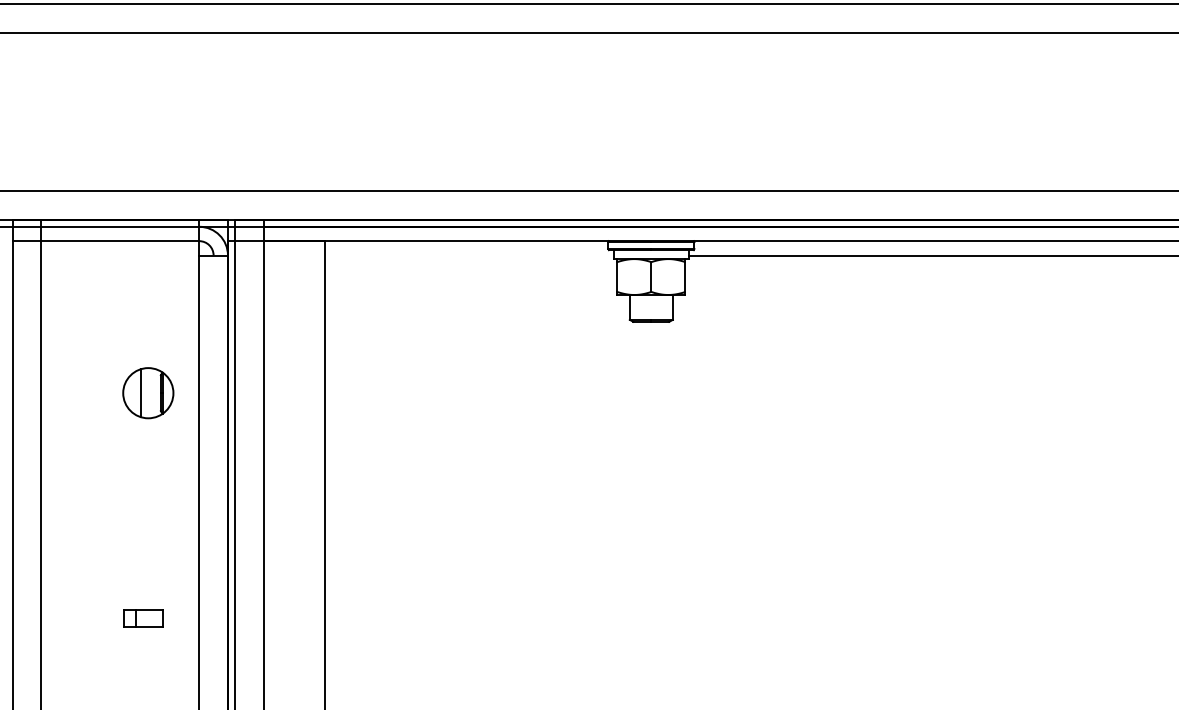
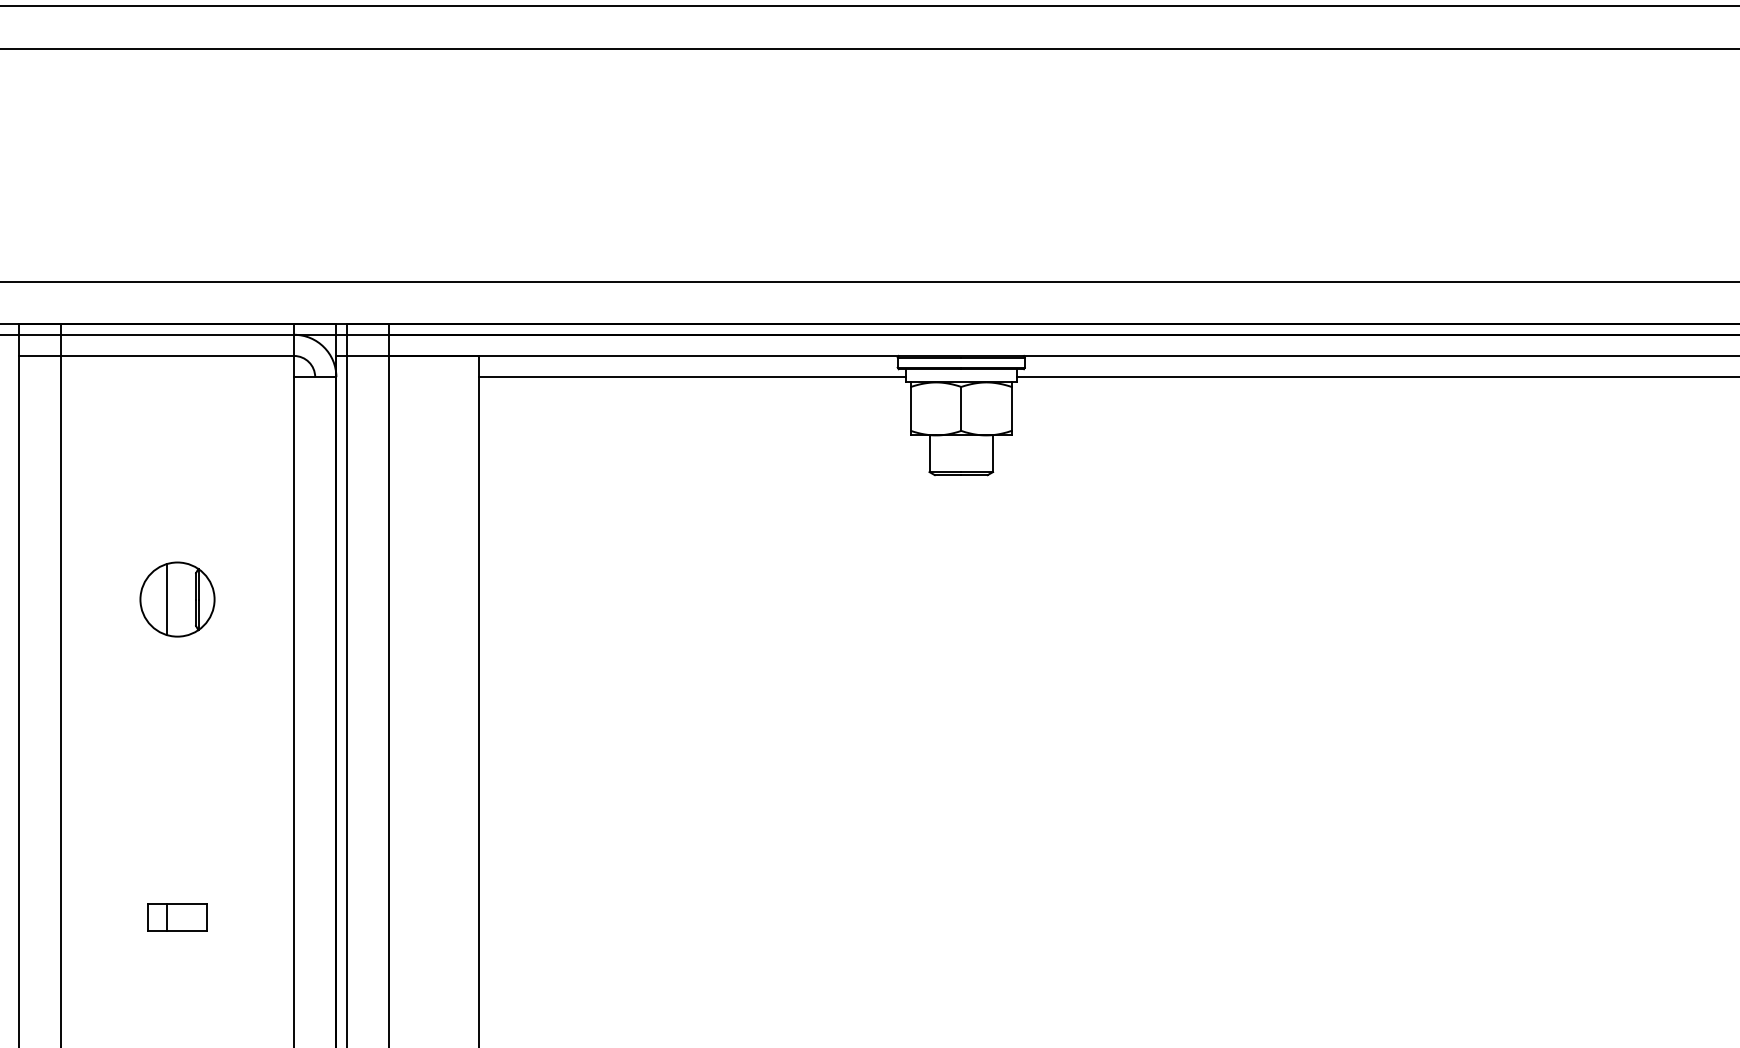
line: (468, 255) -> (691, 377), added
part: (148, 393) -> (177, 600), moved
part: (143, 618) -> (177, 917), moved

